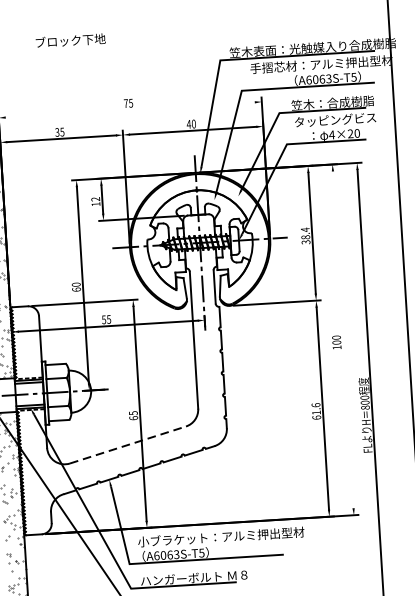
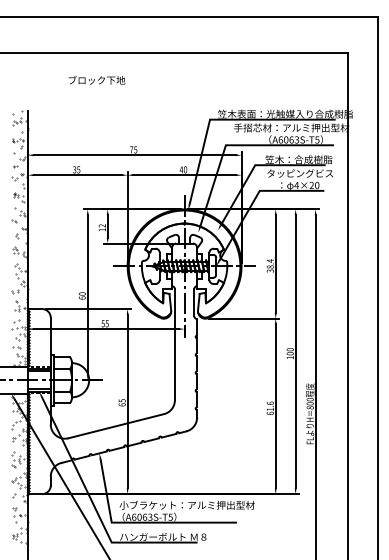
text: (70, 40) -> (96, 80), moved
line: (129, 110) -> (134, 155), added
line: (343, 339) -> (295, 351), added
line: (128, 445) -> (116, 426), dashed -> solid

